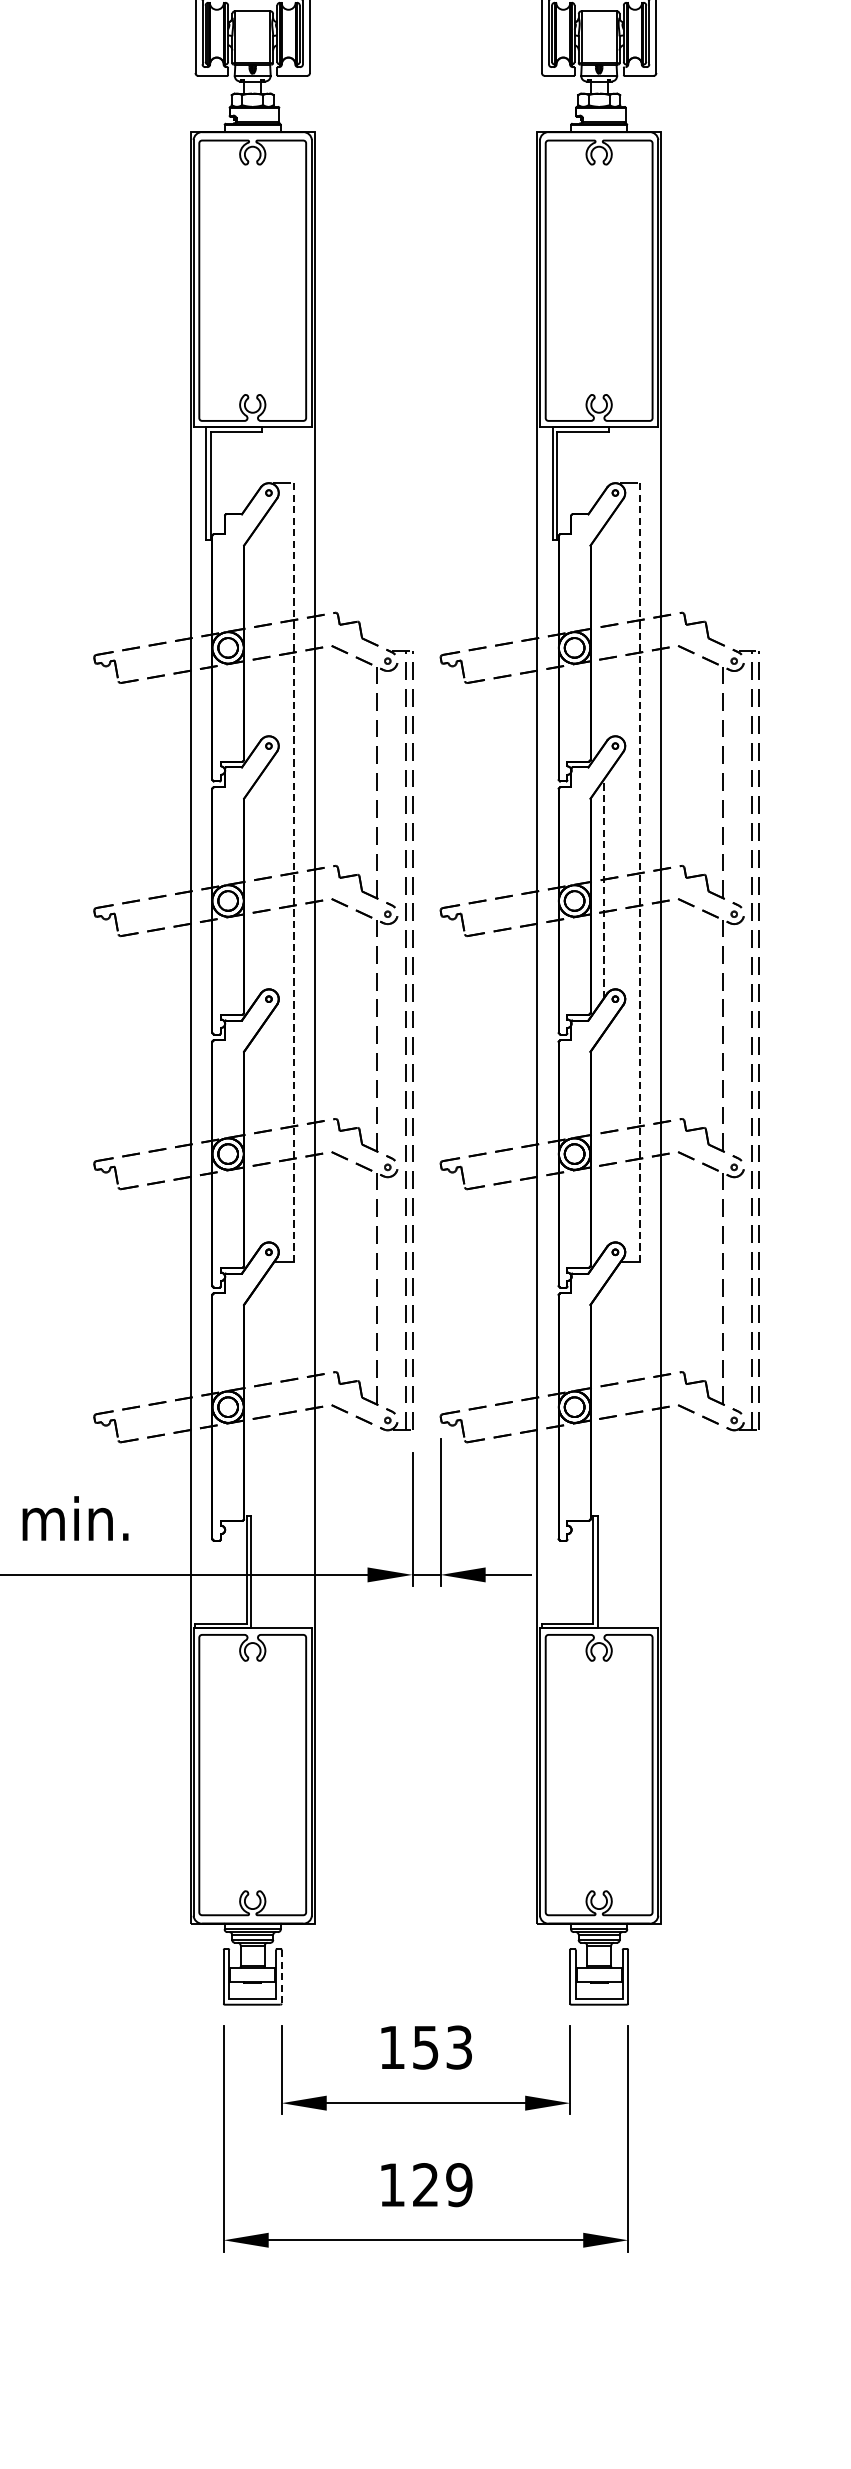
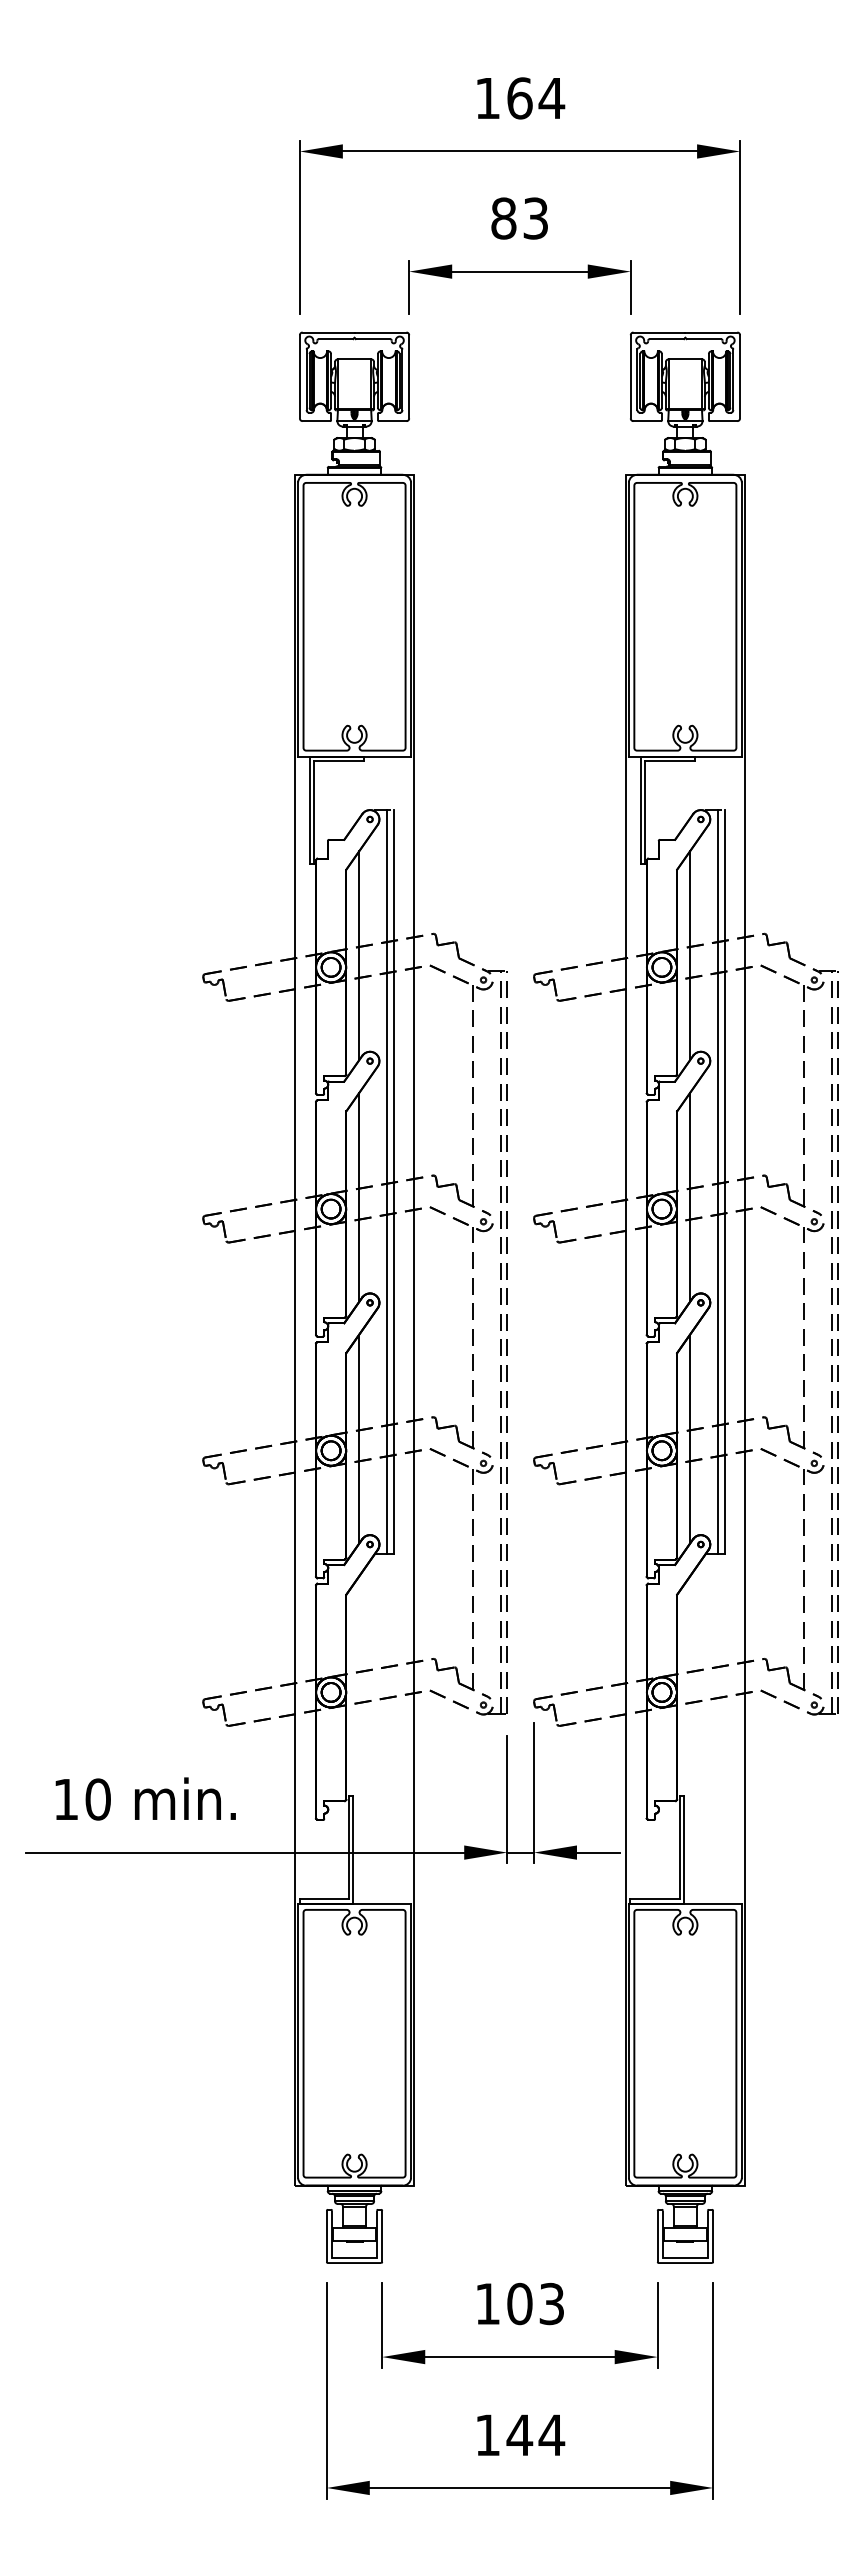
line: (257, 635) -> (359, 955), added
line: (604, 635) -> (690, 955), added
line: (287, 872) -> (387, 1181), added
line: (633, 872) -> (718, 1181), added
line: (293, 873) -> (393, 1182), dashed -> solid
line: (640, 873) -> (724, 1182), dashed -> solid
line: (257, 887) -> (359, 1196), added
line: (604, 887) -> (690, 1196), dashed -> solid
line: (257, 1141) -> (359, 1438), added
line: (604, 1141) -> (690, 1438), added
line: (281, 1976) -> (382, 2236), dashed -> solid
text: (425, 2047) -> (519, 2303), 153 -> 103
text: (442, 2185) -> (535, 2435), 129 -> 144

